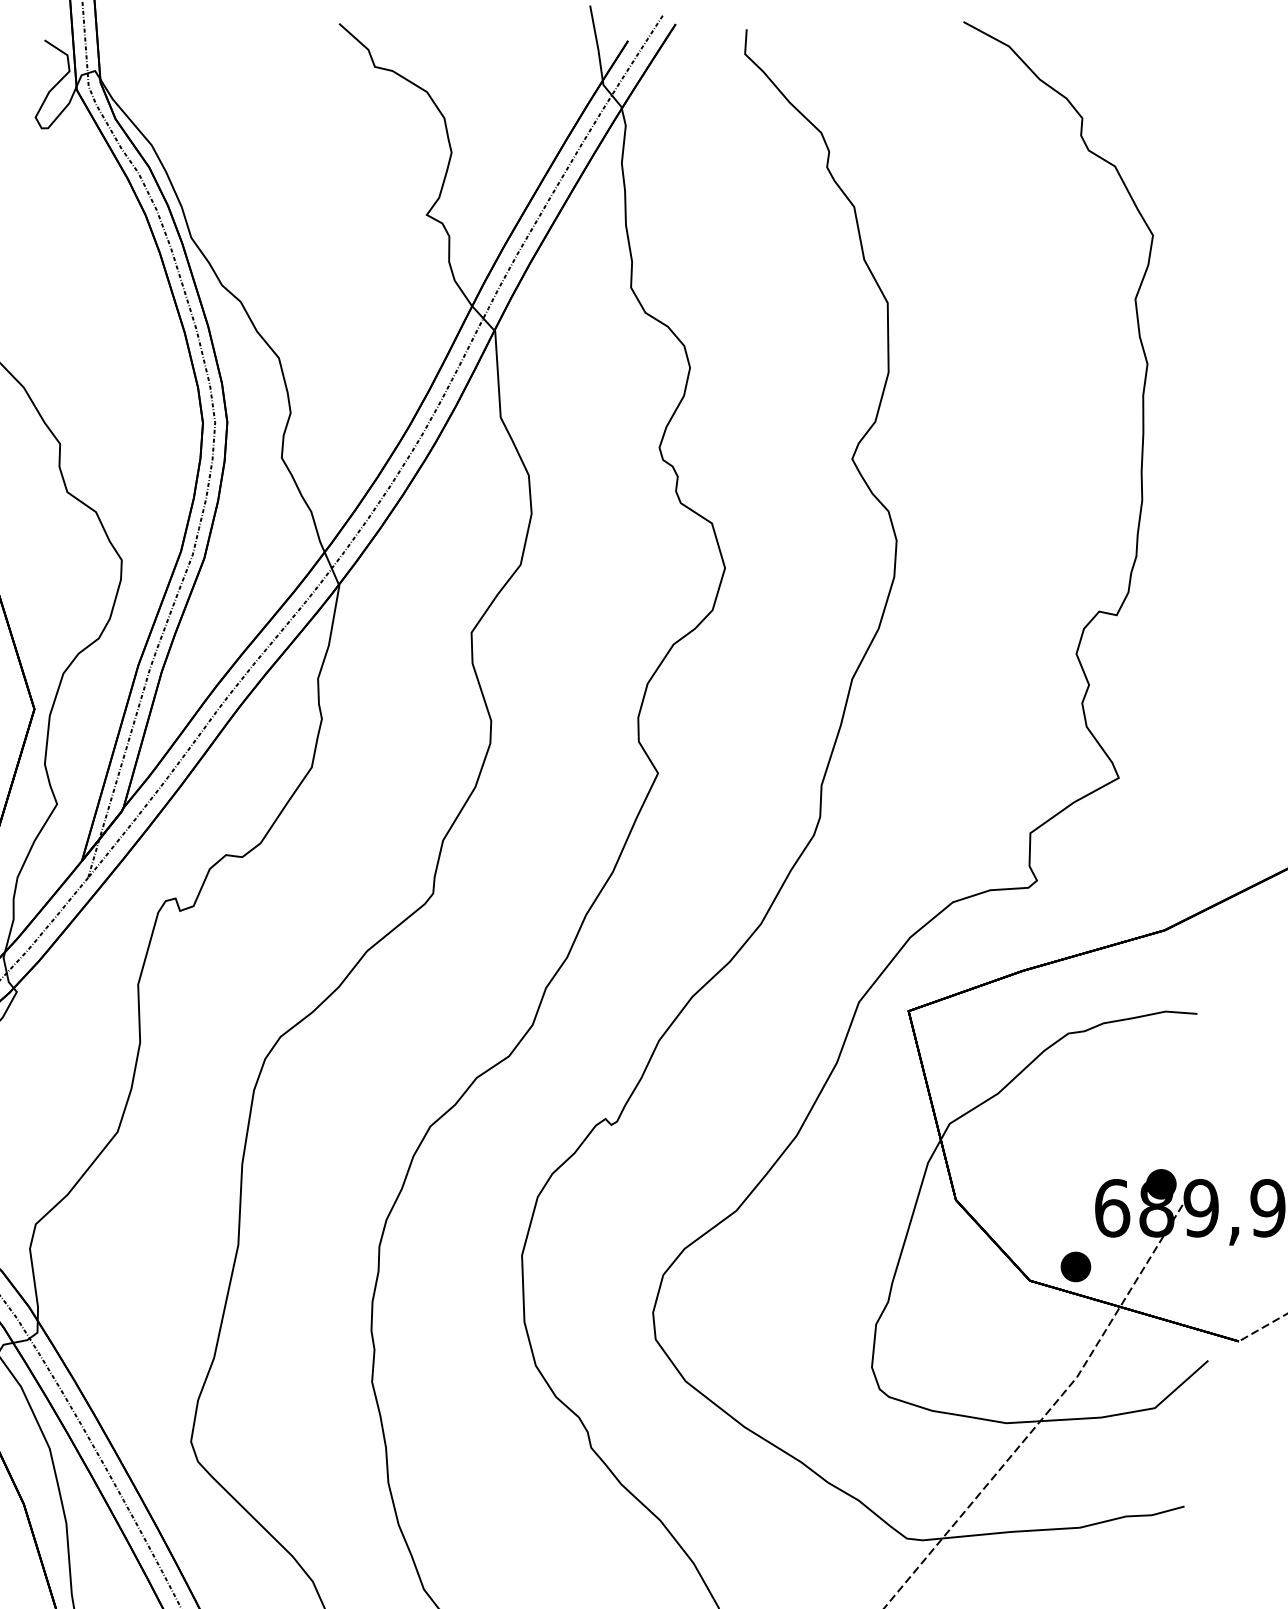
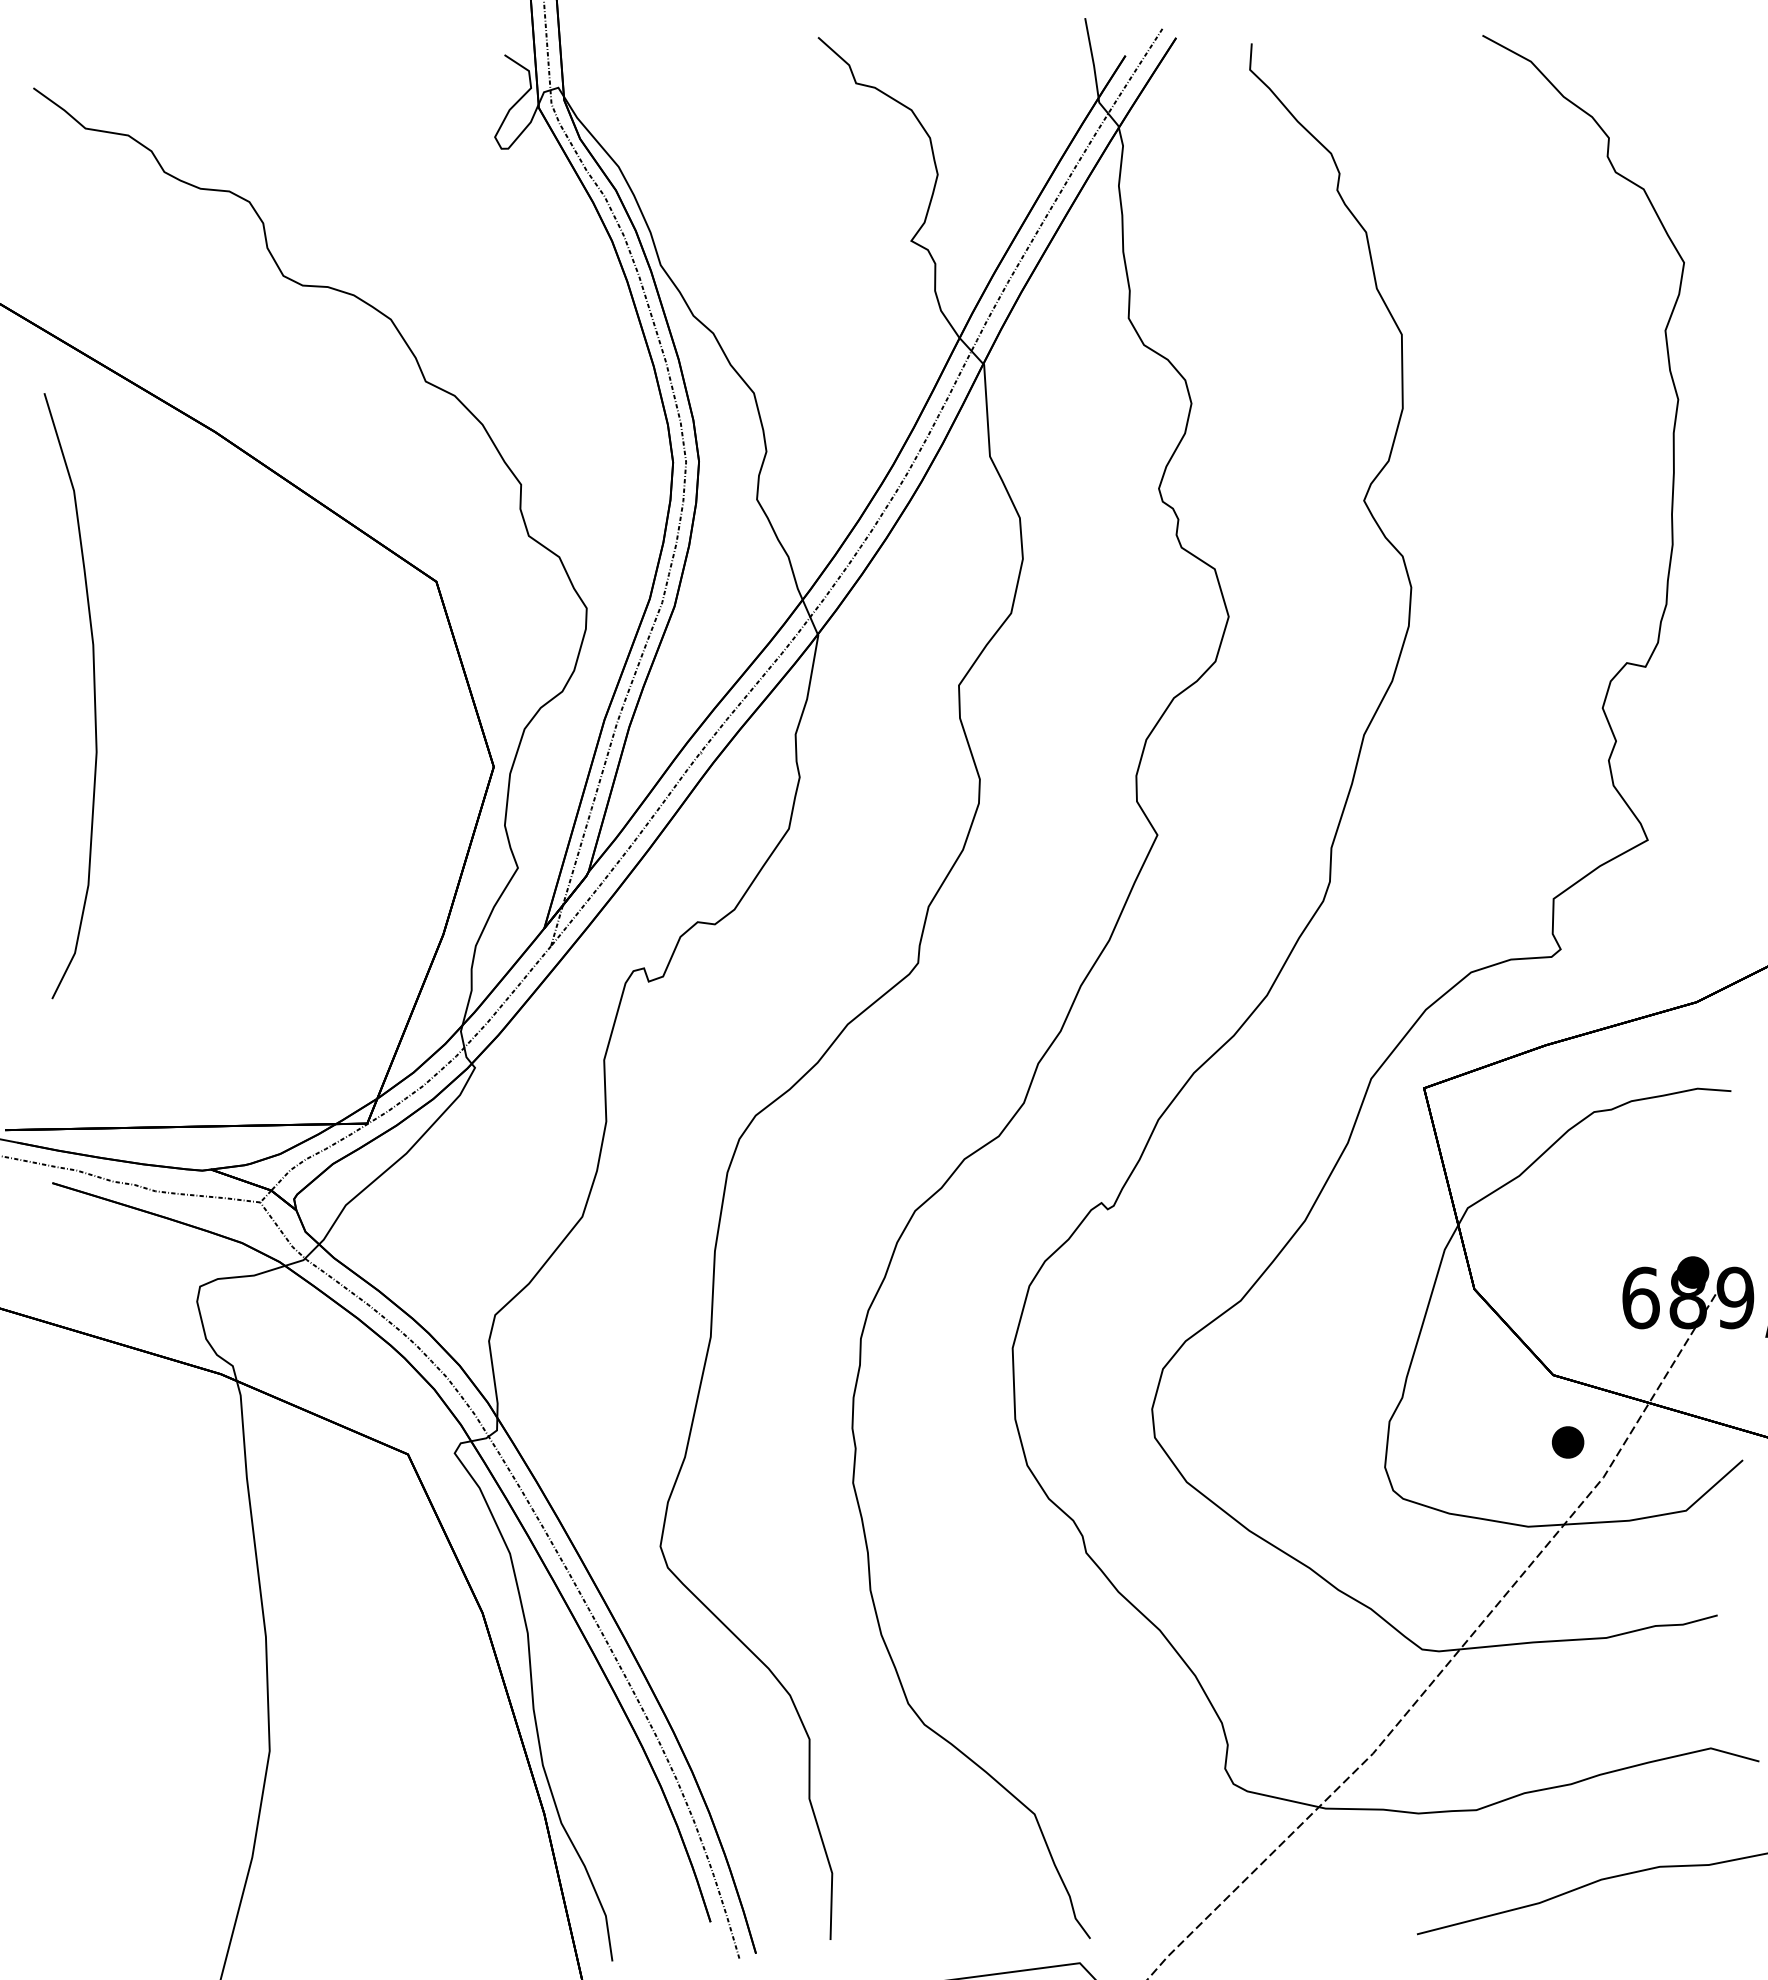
part: (1076, 1267) -> (1568, 1442), moved

